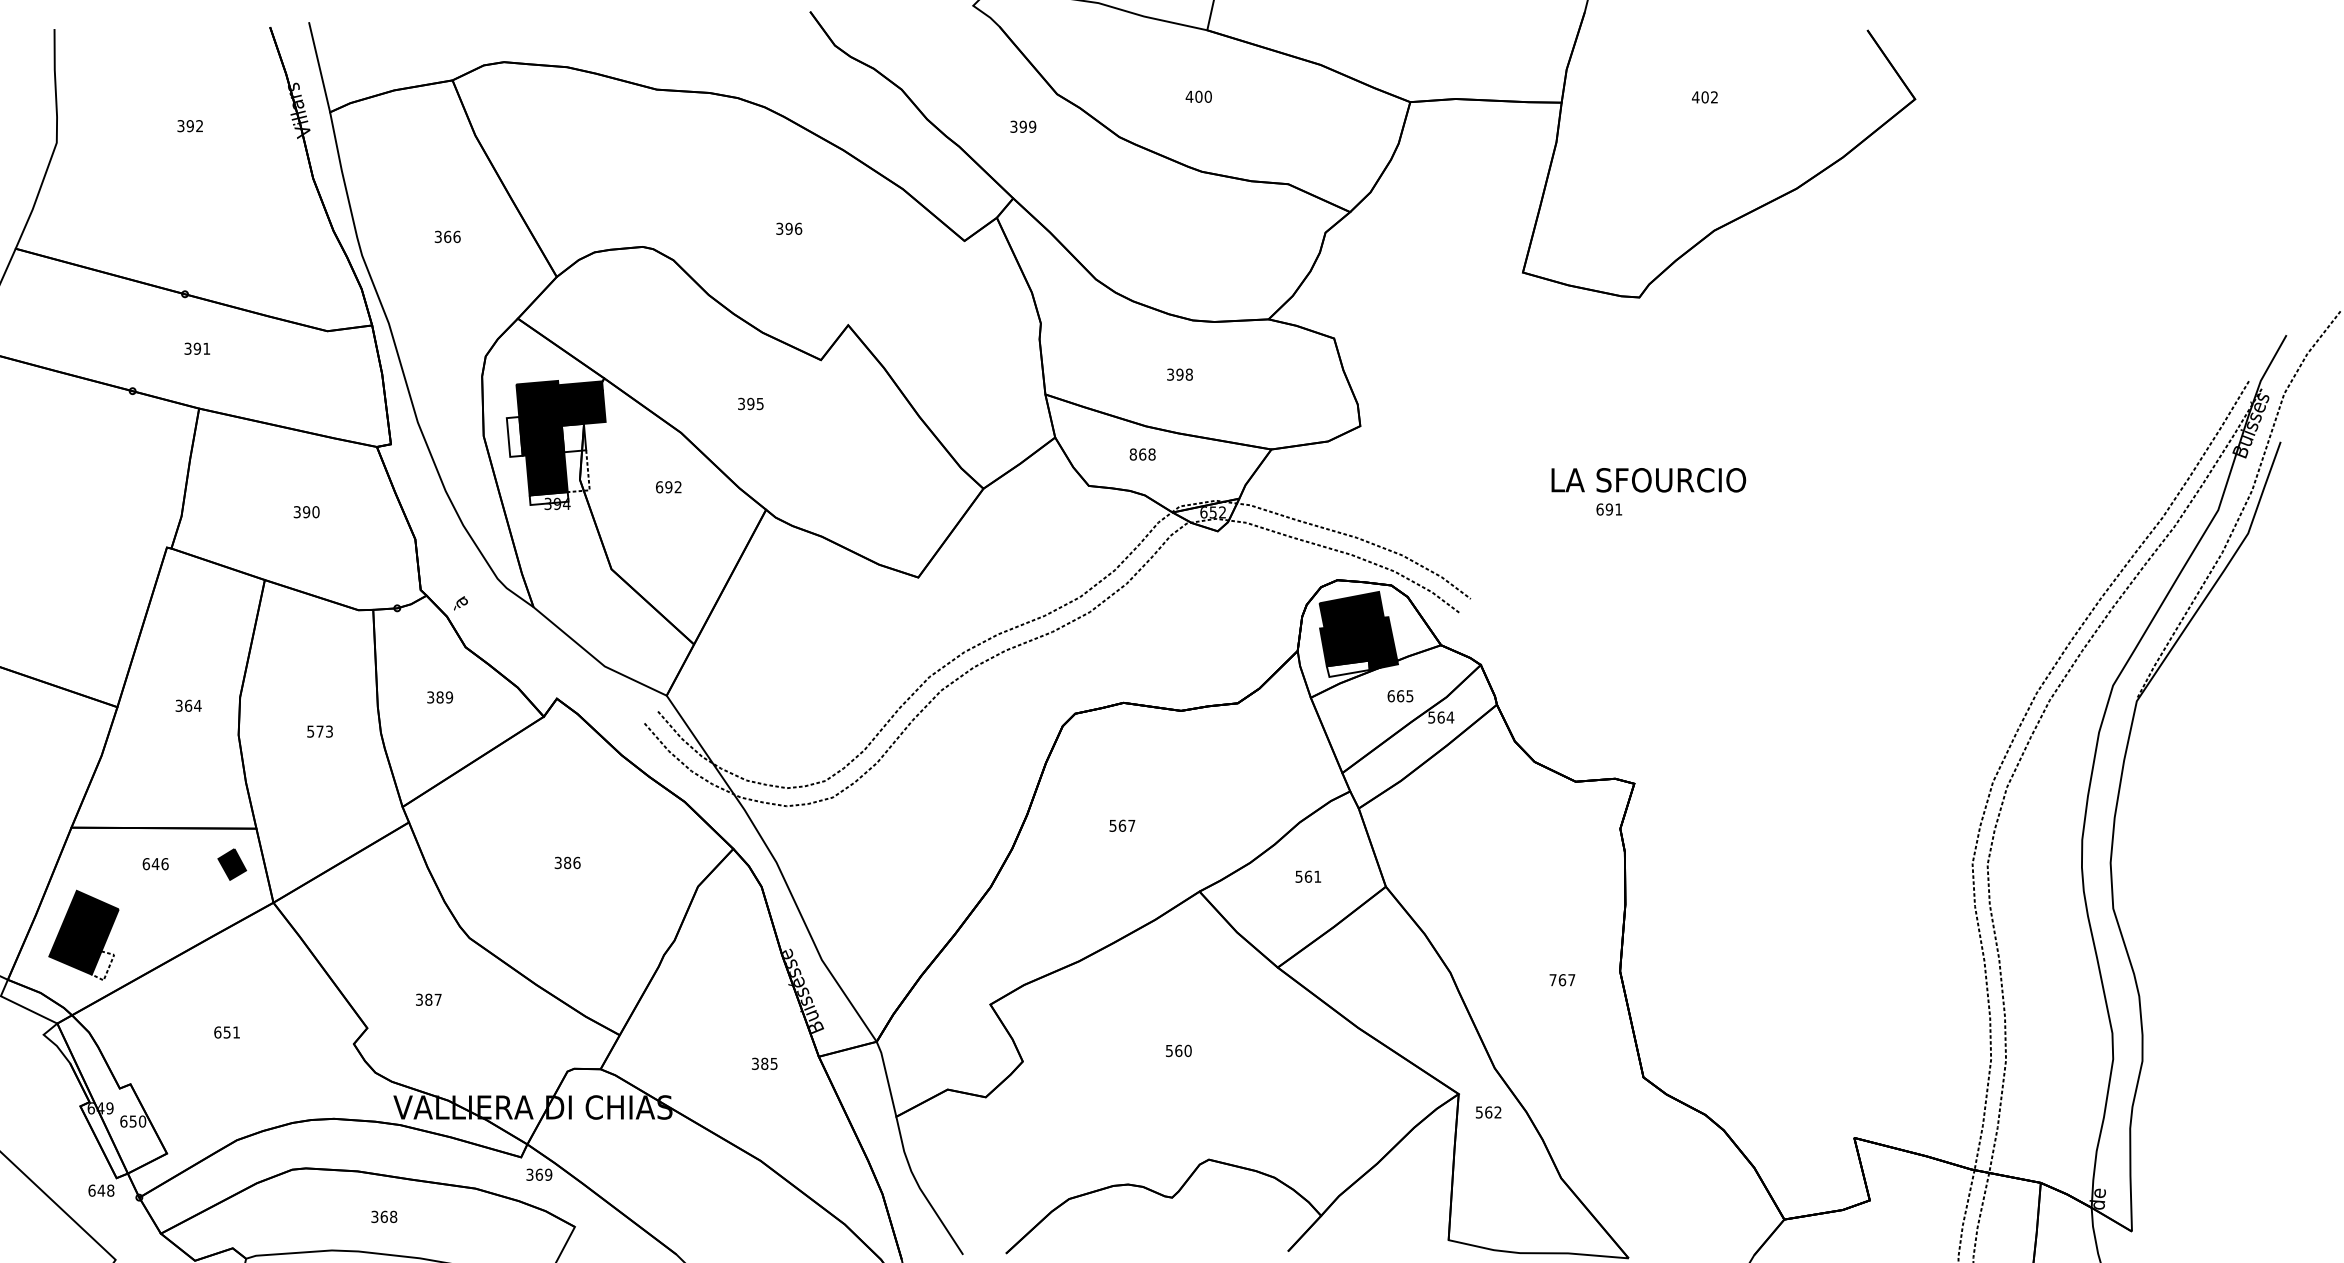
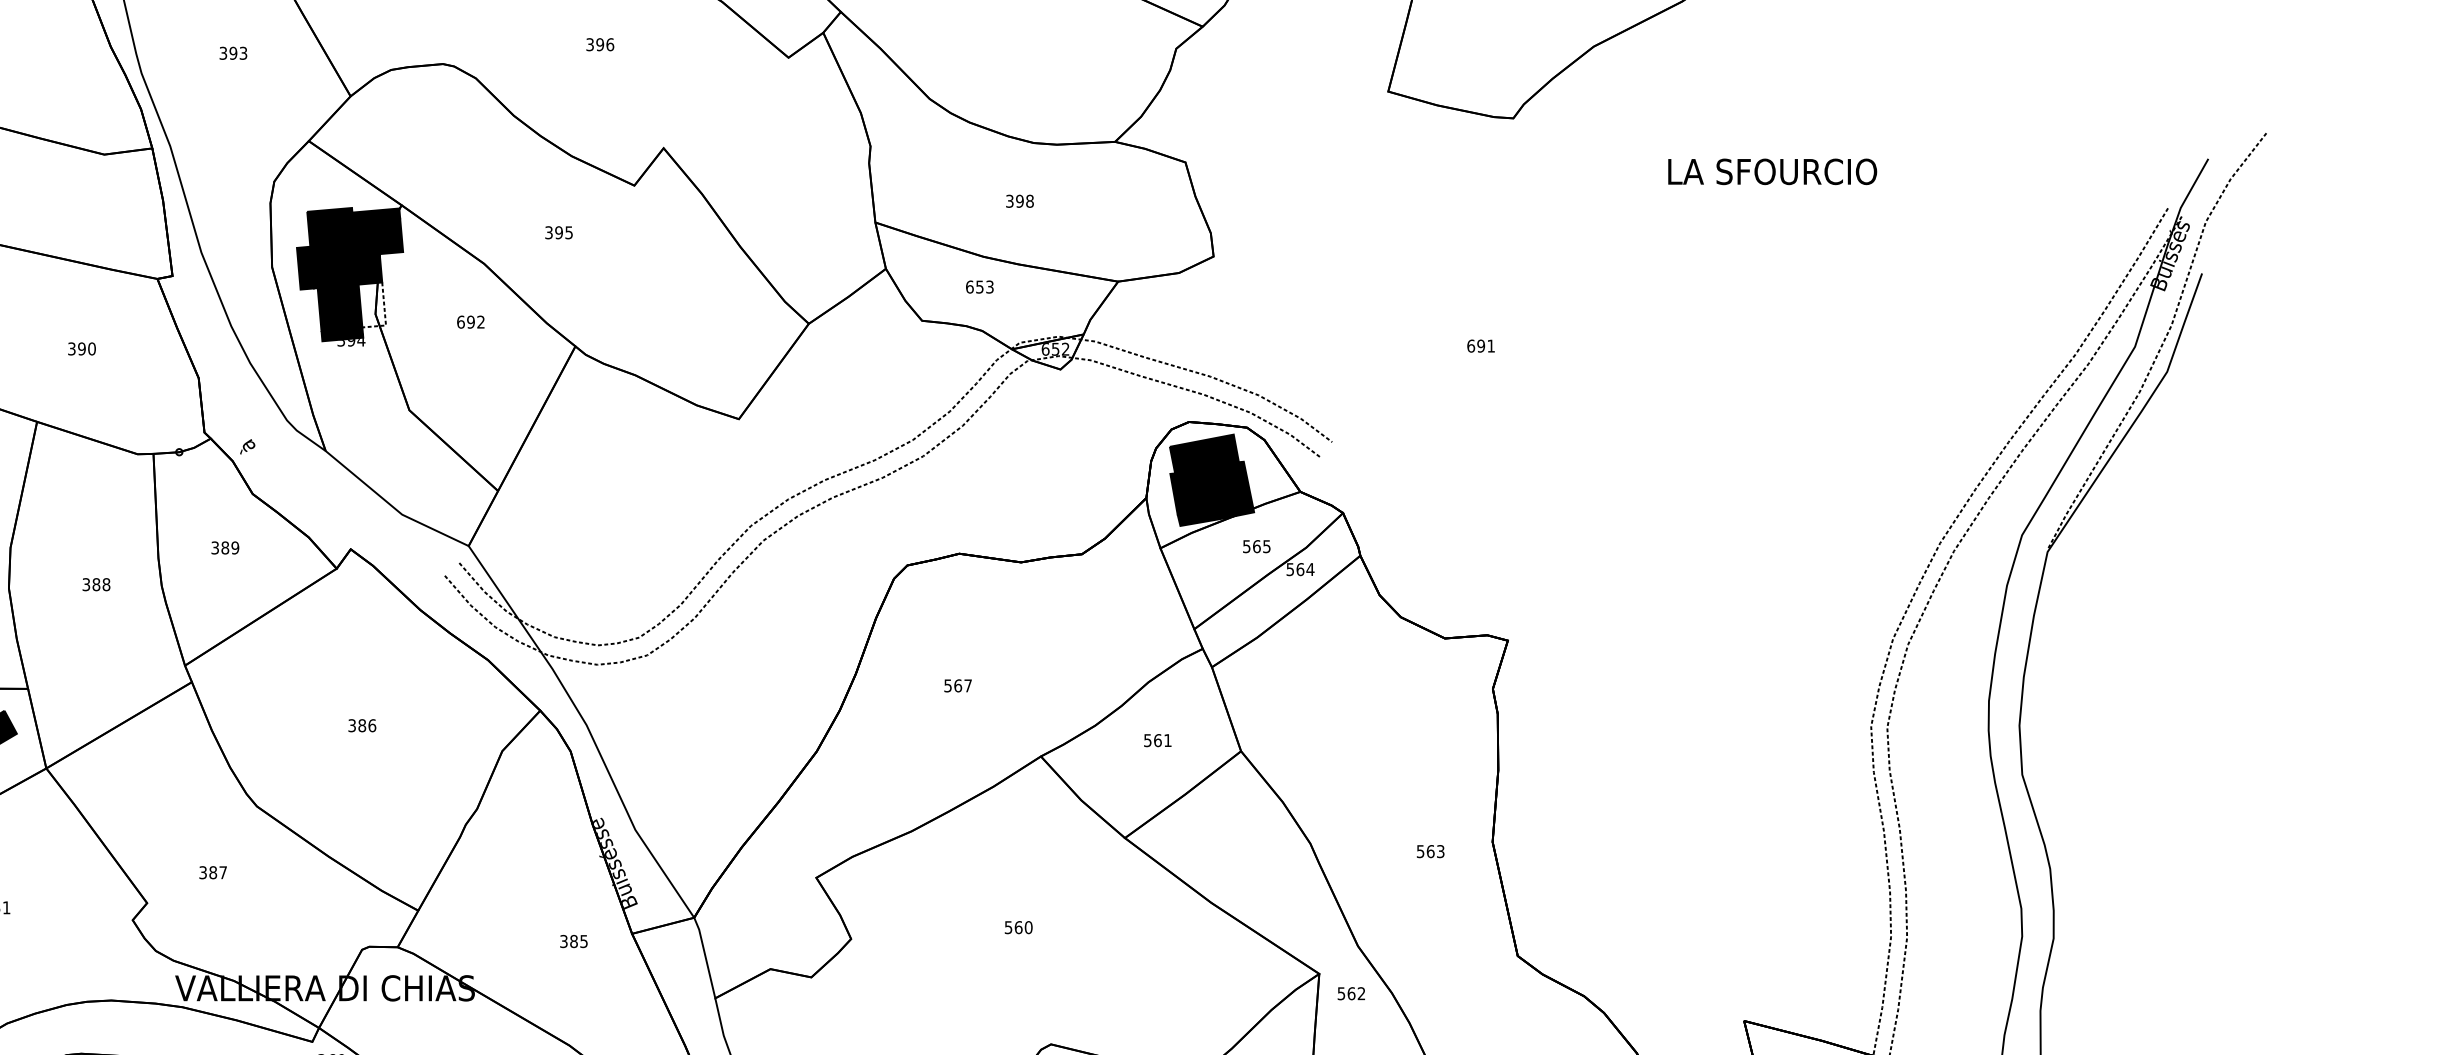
text: (452, 236) -> (238, 52), 366 -> 393
fill: (514, 436) -> (305, 267), added
fill: (573, 437) -> (368, 268), added
text: (1142, 454) -> (979, 287), 868 -> 653
text: (1648, 480) -> (1772, 172), moved
fill: (548, 498) -> (341, 334), added
fill: (1347, 668) -> (1199, 516), added
text: (1390, 696) -> (1246, 546), 665 -> 565
text: (320, 731) -> (96, 584), 573 -> 388
text: (1562, 980) -> (1430, 851), 767 -> 563

